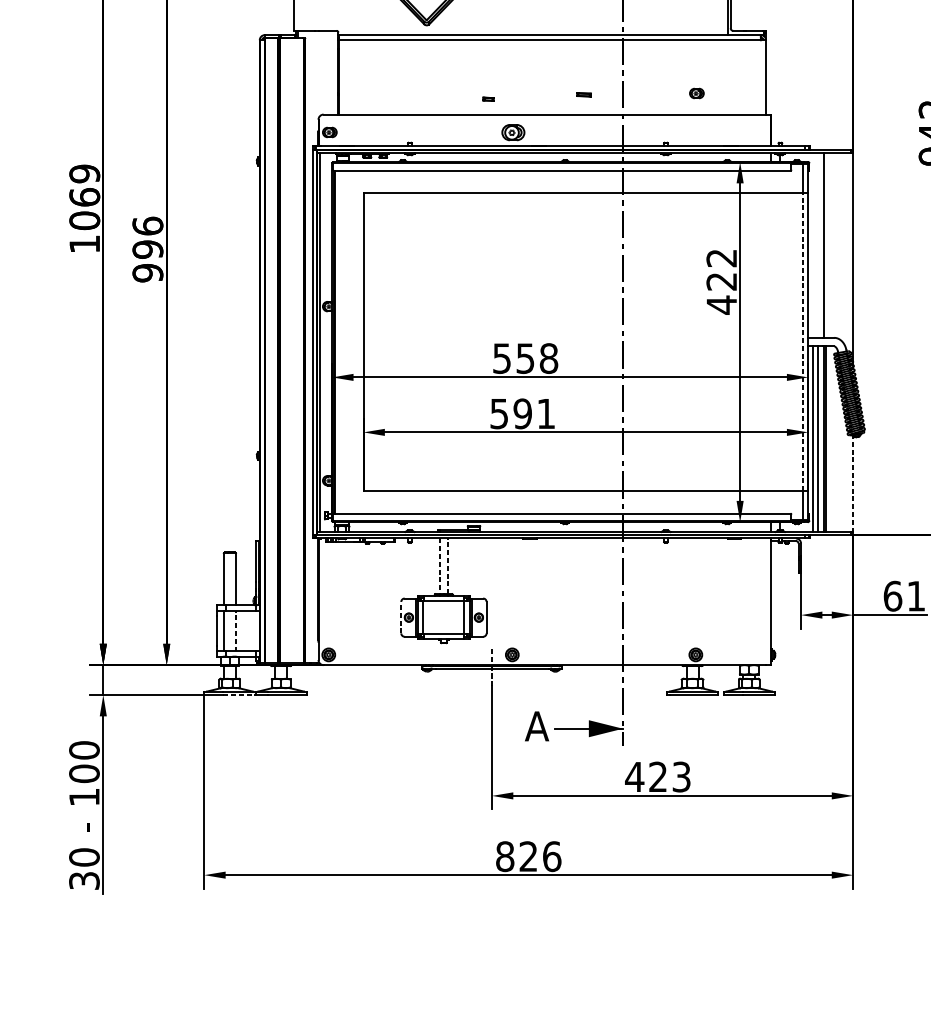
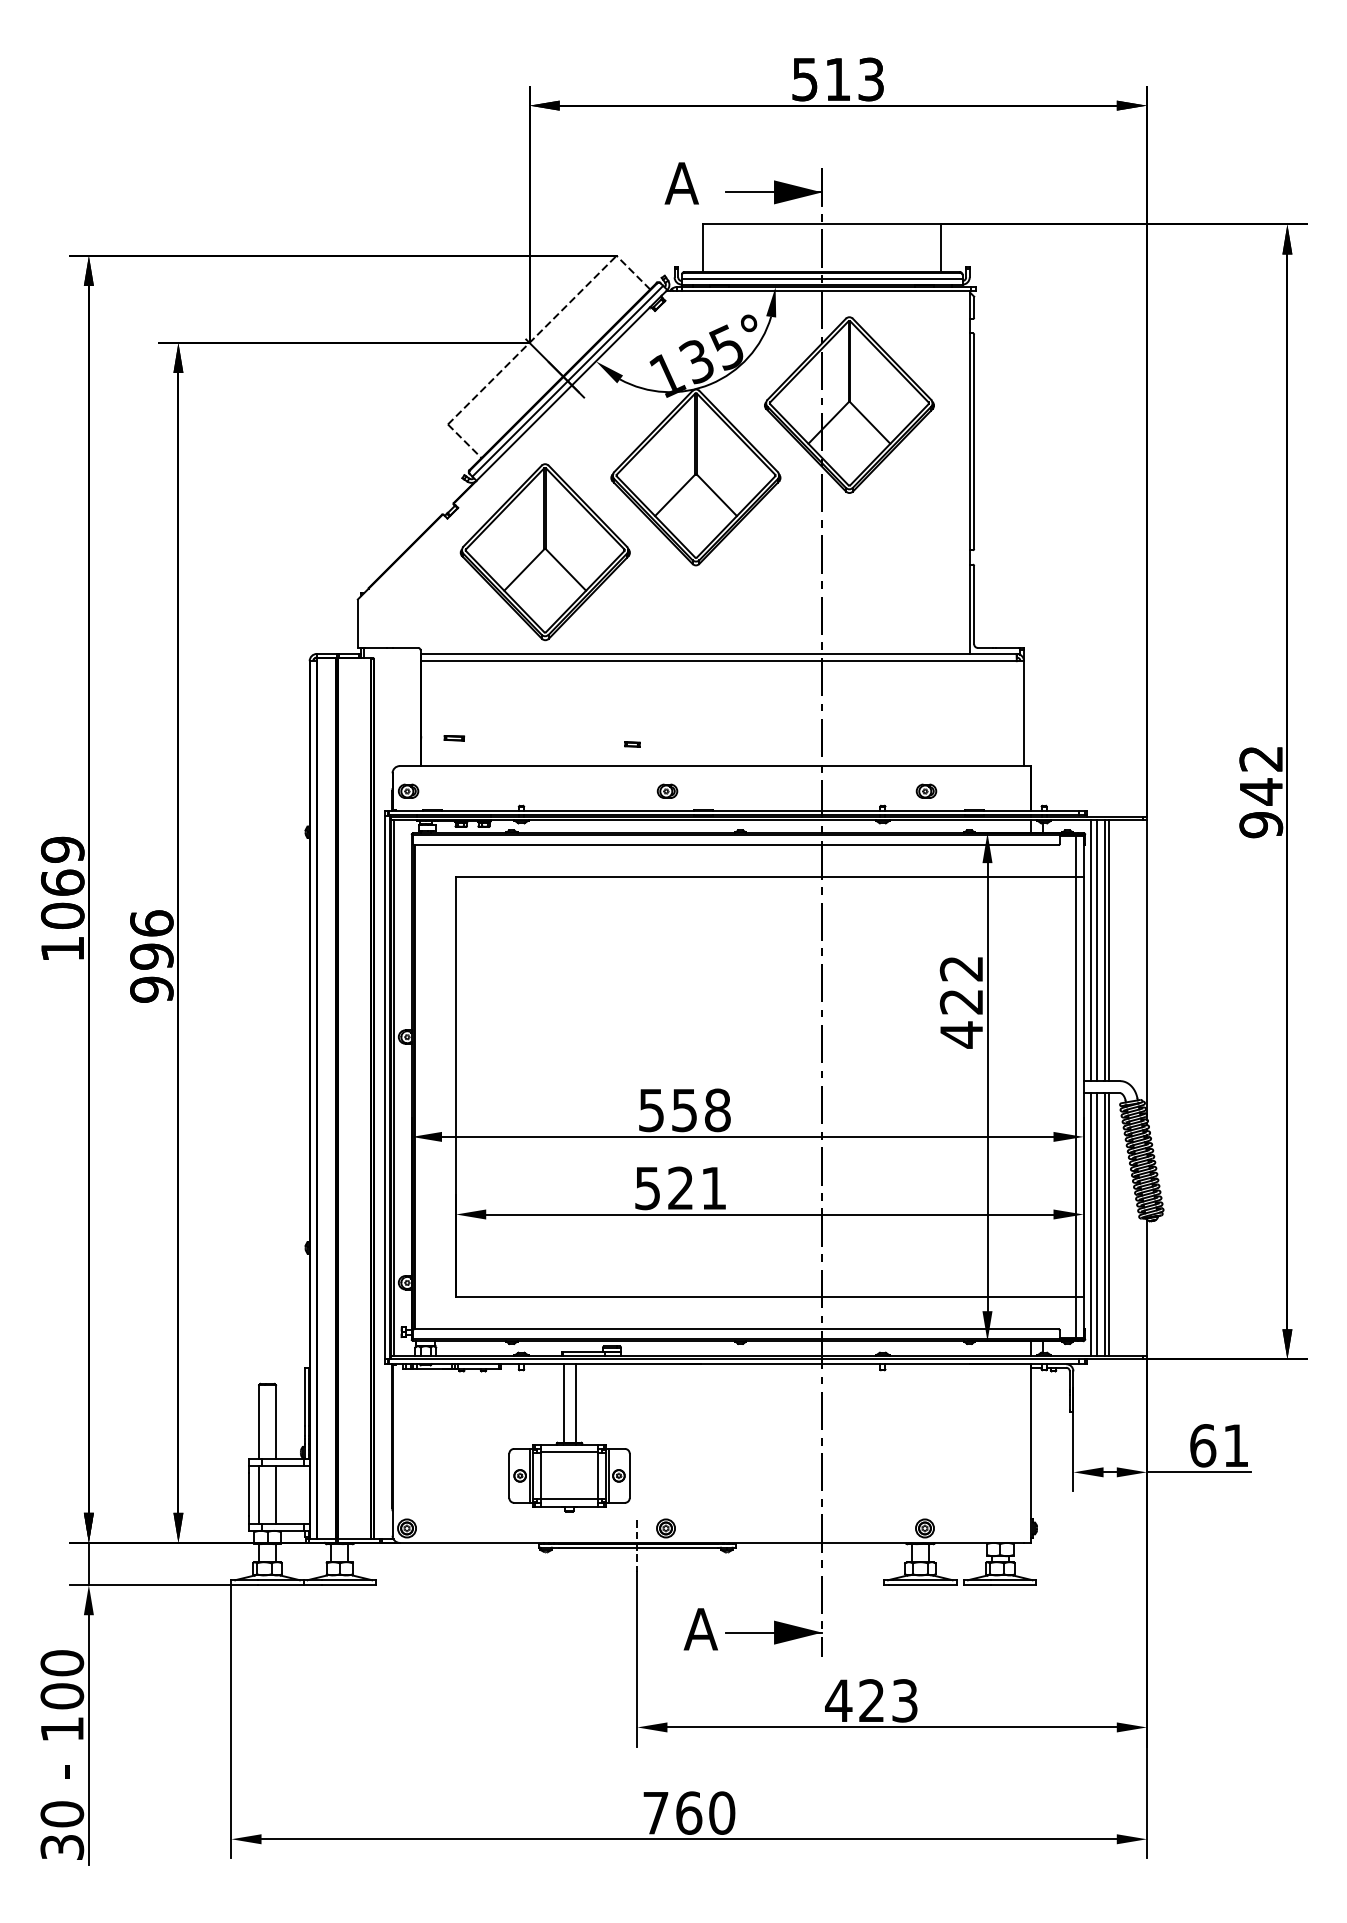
part: (696, 92) -> (926, 790), moved
part: (584, 95) -> (454, 738), moved
part: (513, 131) -> (667, 790), size x0.62
line: (813, 245) -> (1090, 950), added
line: (818, 245) -> (1097, 950), added
line: (825, 245) -> (1108, 950), added
line: (803, 341) -> (1076, 1086), dashed -> solid
text: (522, 413) -> (680, 1188), 591 -> 521
line: (852, 484) -> (1146, 1287), dashed -> solid
line: (448, 565) -> (575, 1402), dashed -> solid
line: (439, 566) -> (563, 1403), dashed -> solid
line: (401, 617) -> (509, 1475), dashed -> solid
line: (235, 630) -> (275, 1494), dashed -> solid
line: (239, 695) -> (280, 1585), dashed -> solid
text: (528, 856) -> (689, 1812), 826 -> 760

